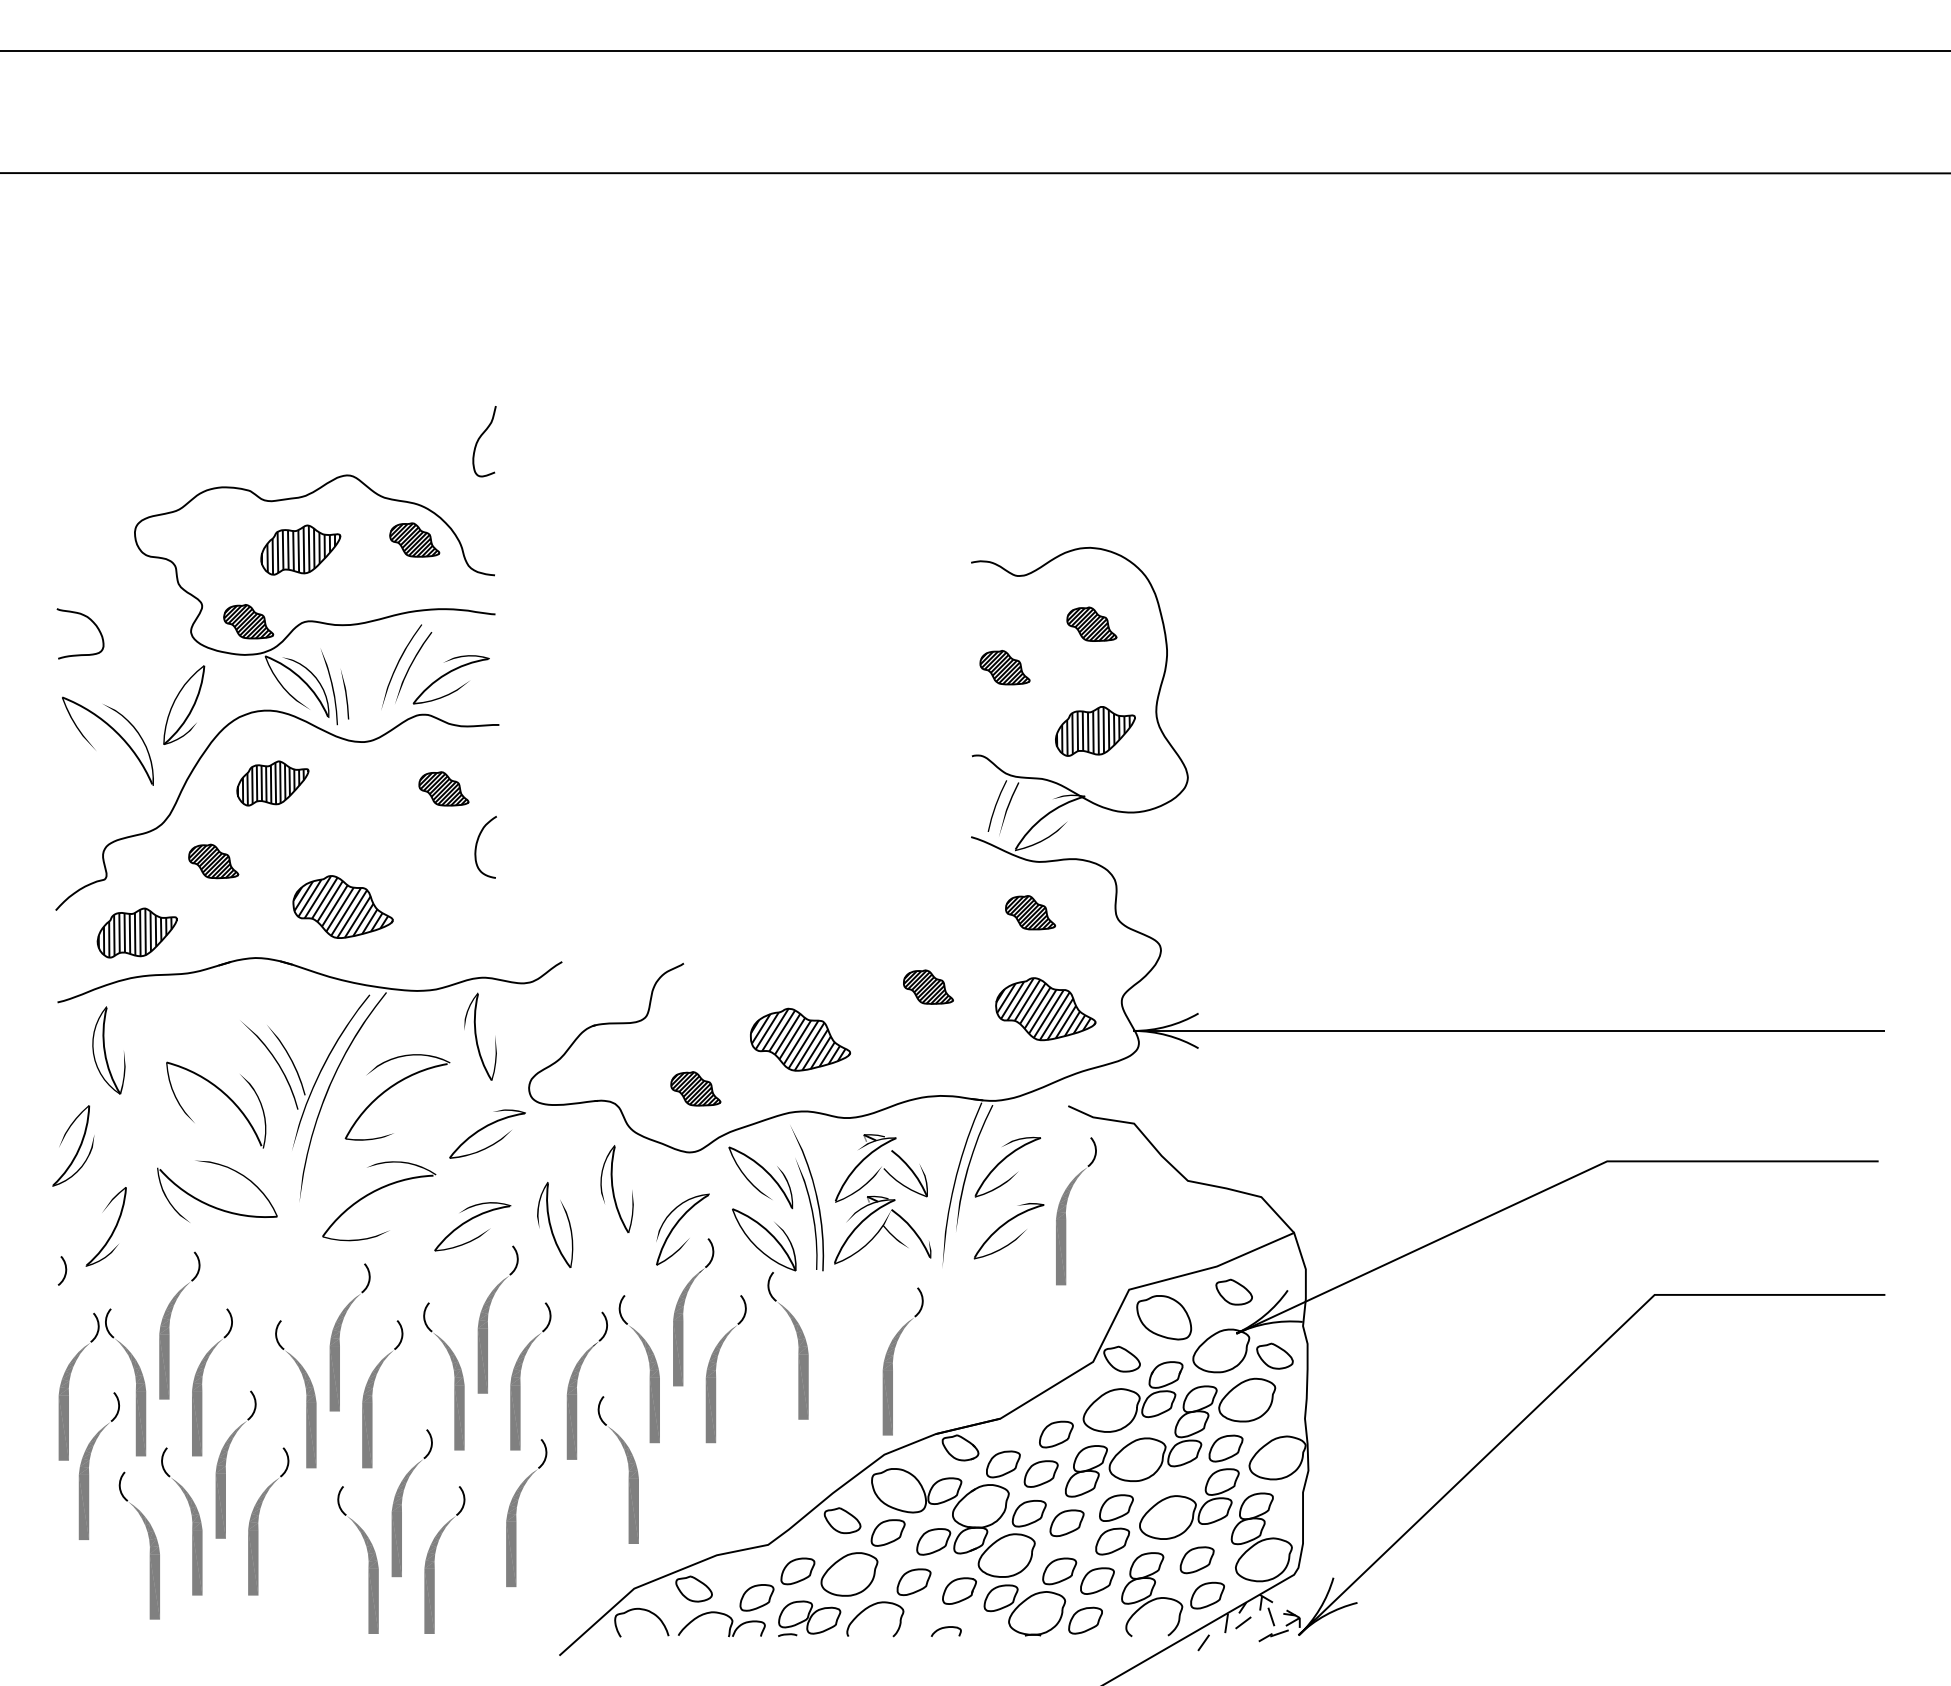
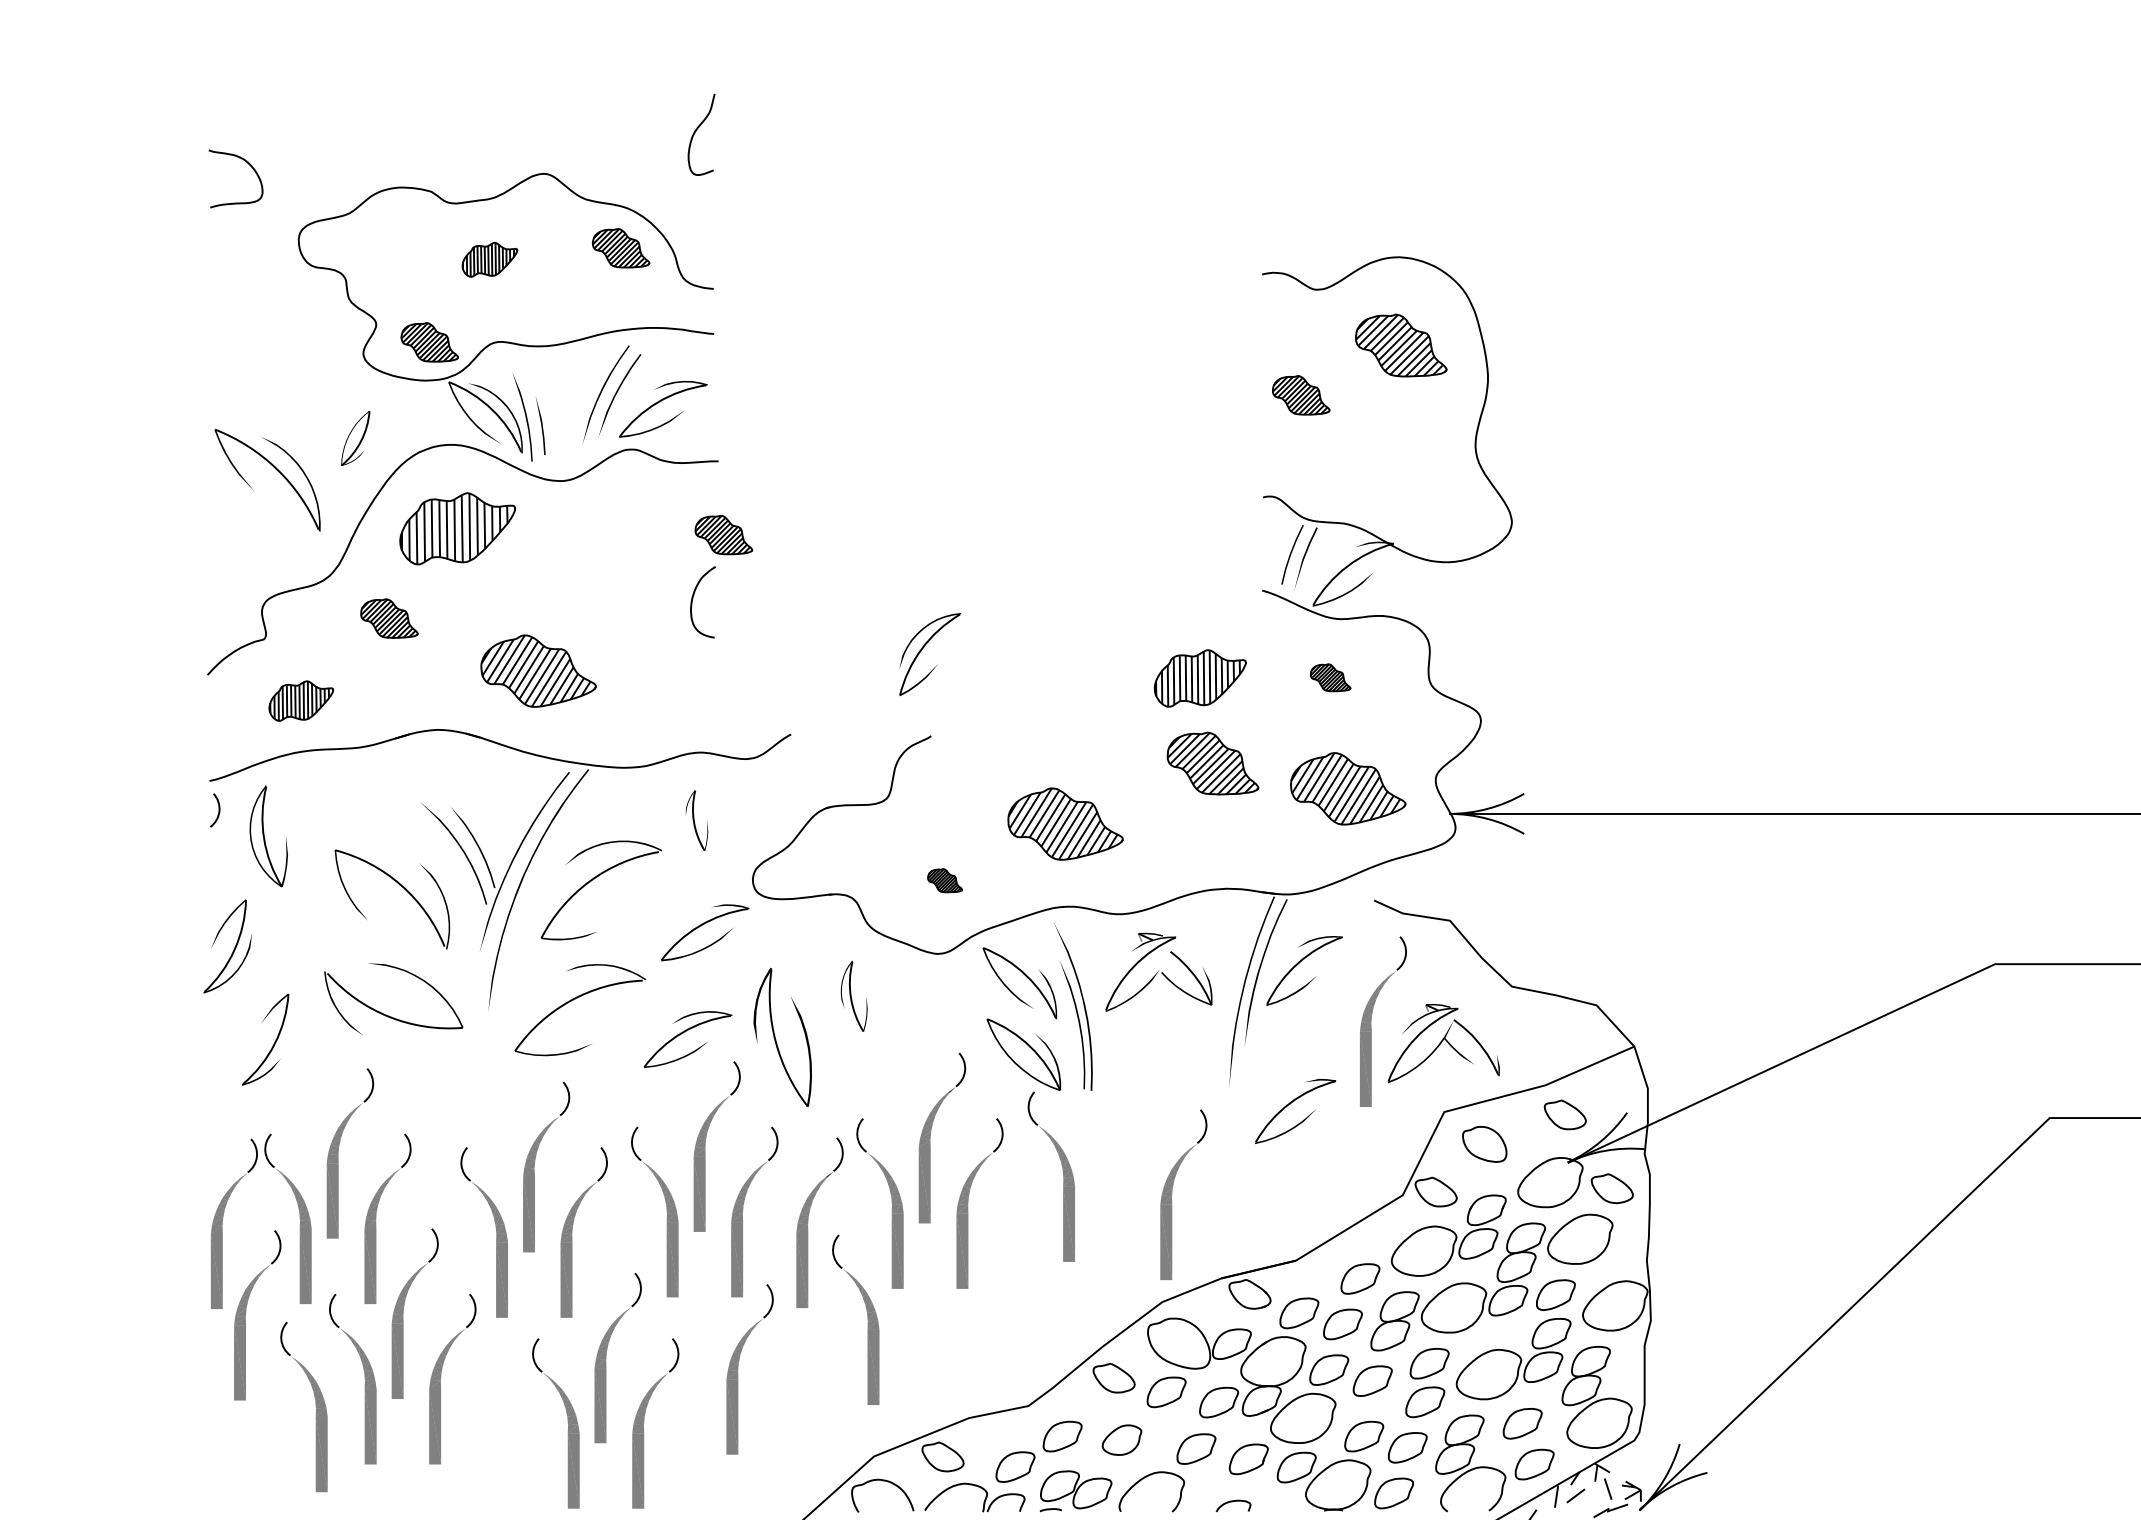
part: (300, 549) -> (489, 259), size x0.6
curve: (88, 619) -> (245, 162), moved
part: (1091, 623) -> (1400, 344), size x1.6
part: (184, 704) -> (355, 437), size x0.6
part: (1095, 731) -> (1200, 678), moved
part: (272, 783) -> (457, 528), size x1.4
part: (443, 788) -> (723, 534), moved
part: (1030, 912) -> (1330, 677), size x0.7
part: (136, 932) -> (300, 700), size x0.7
part: (928, 986) -> (1213, 762), size x1.6
part: (480, 1036) -> (696, 820), size x0.6
part: (695, 1088) -> (944, 880), size x0.6
part: (616, 1189) -> (853, 996), size x0.7
part: (555, 1224) -> (783, 1036), size x1.4
part: (677, 1224) -> (923, 648), moved
part: (1004, 1225) -> (1290, 1104), moved
part: (882, 1229) -> (1443, 1042), moved
arc: (65, 1270) -> (218, 809), moved
part: (1164, 1317) -> (1485, 1144), size x0.7
part: (849, 1574) -> (1122, 1440), size x0.6

